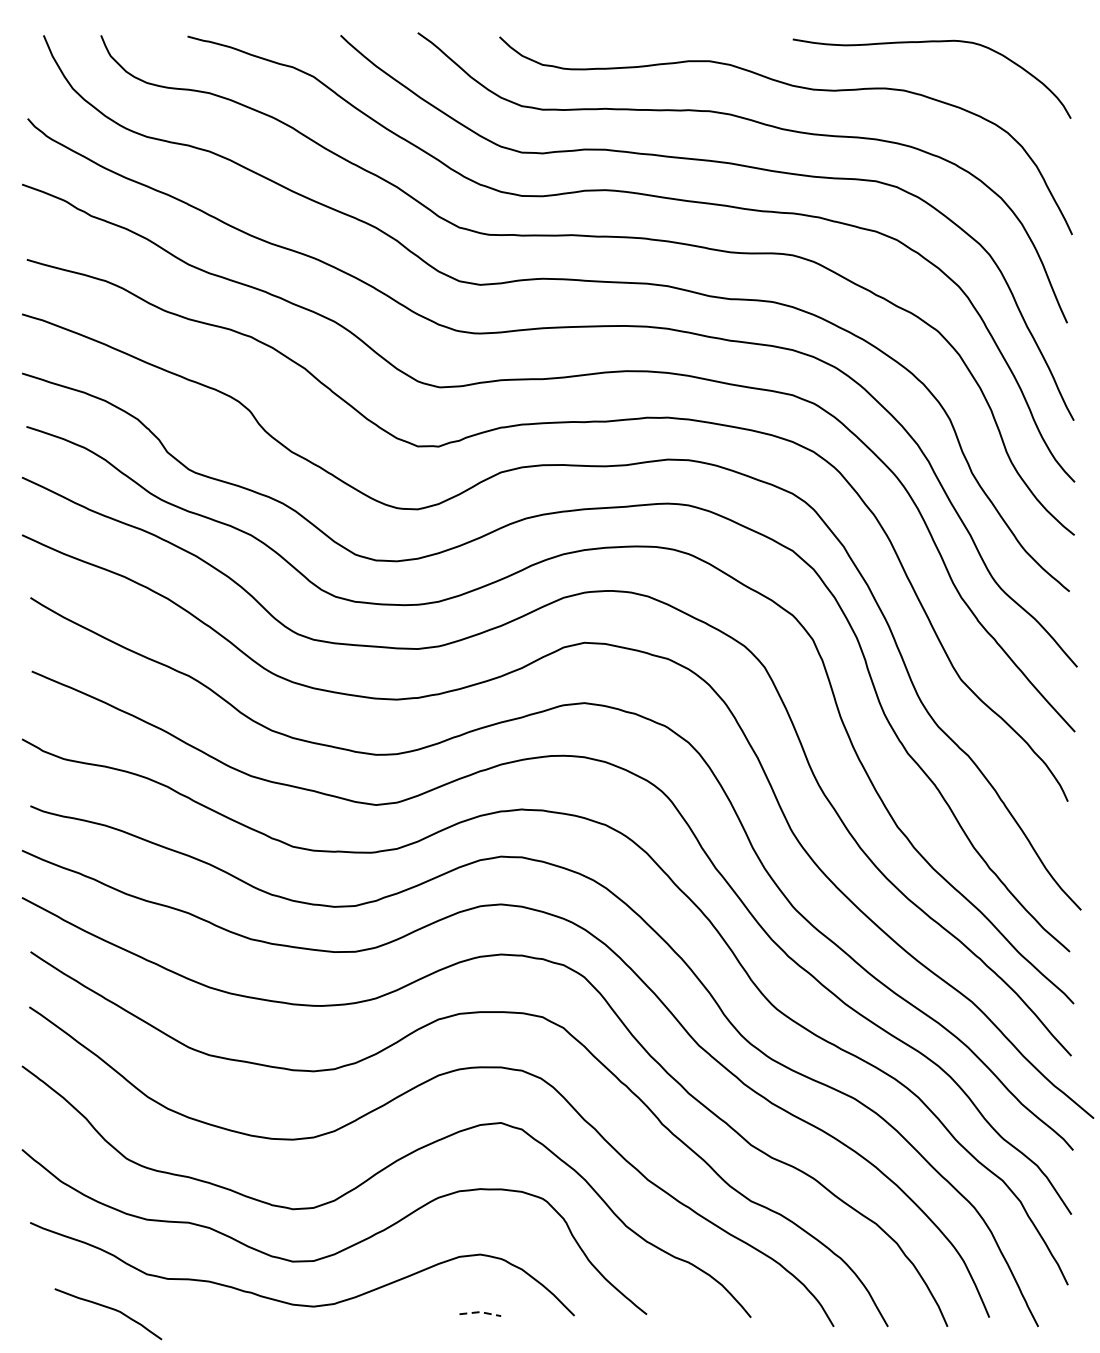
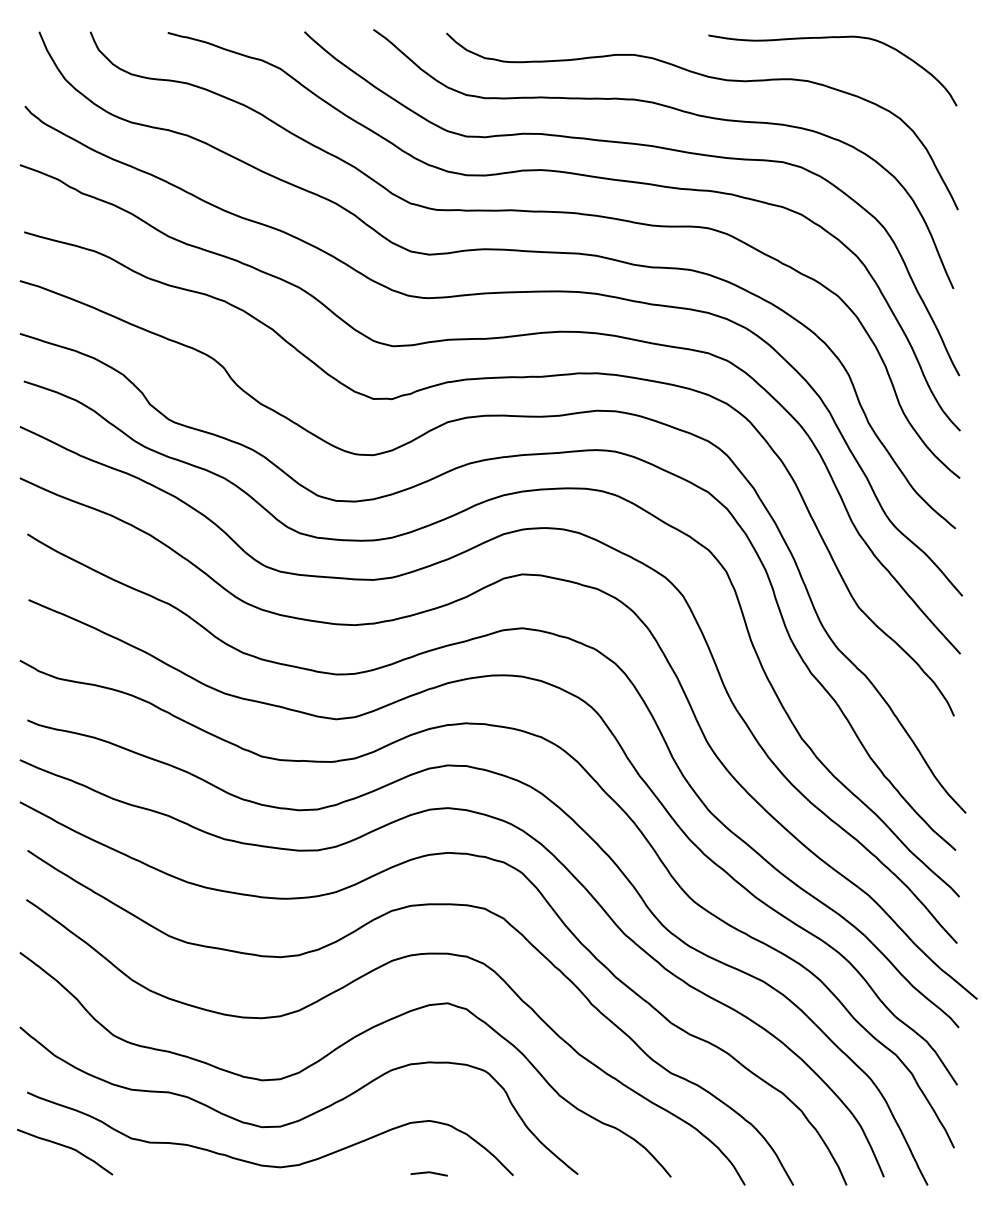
curve: (108, 1309) -> (65, 1147), moved
line: (480, 1312) -> (429, 1172), dashed -> solid

